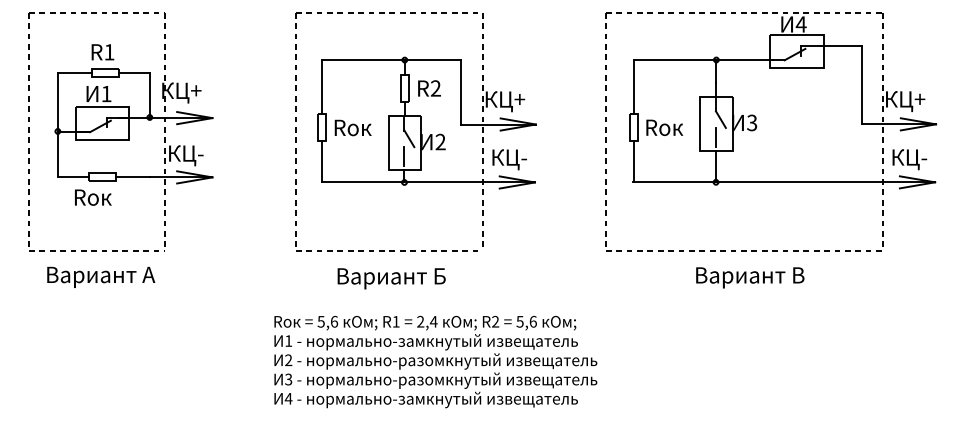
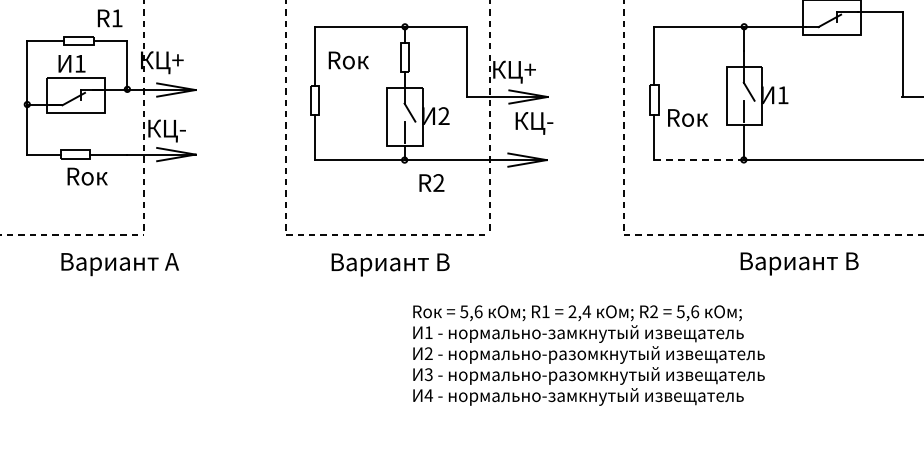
text: (102, 52) -> (109, 18), moved
text: (429, 88) -> (431, 182), moved
text: (752, 122) -> (783, 94), 3 -> 1
text: (352, 127) -> (348, 59), moved
text: (664, 127) -> (687, 117), moved
text: (509, 159) -> (534, 123), moved
line: (675, 182) -> (699, 160), solid -> dashed
text: (93, 197) -> (87, 176), moved
text: (101, 276) -> (120, 263), moved
text: (750, 277) -> (799, 263), moved
text: (390, 278) -> (389, 264), Вариант Б -> Вариант В
text: (435, 361) -> (588, 355), moved

